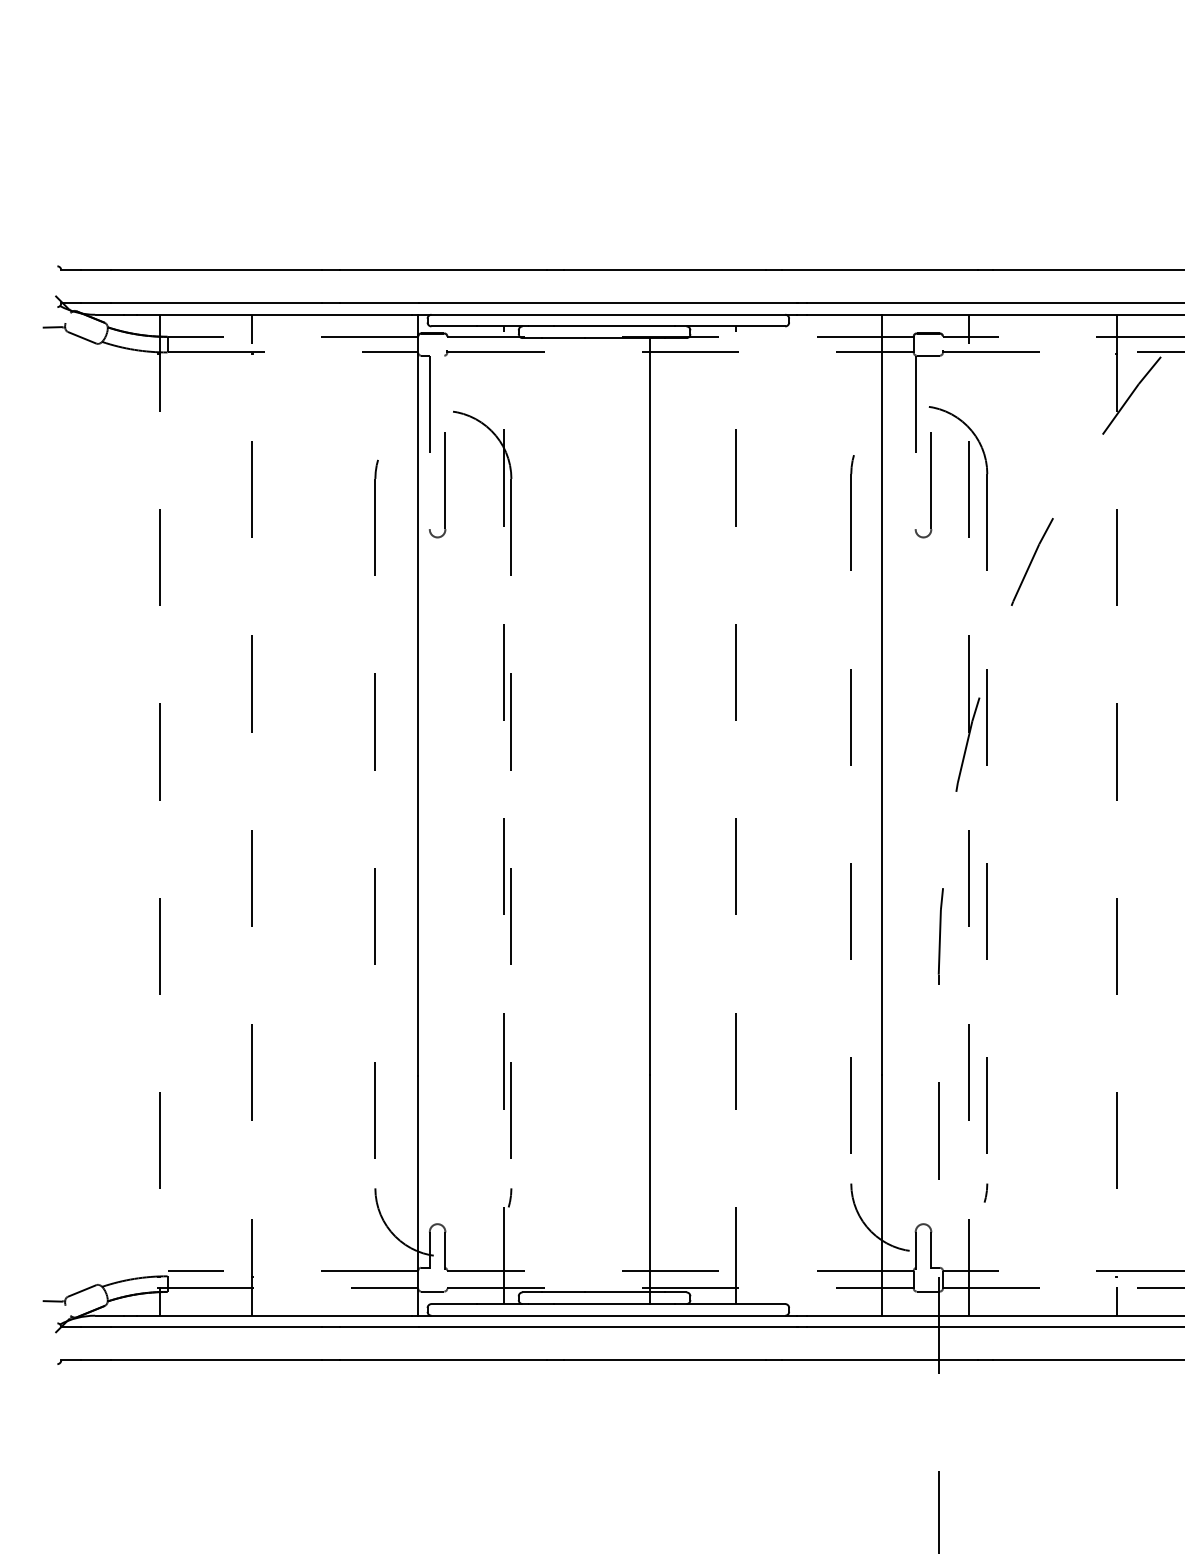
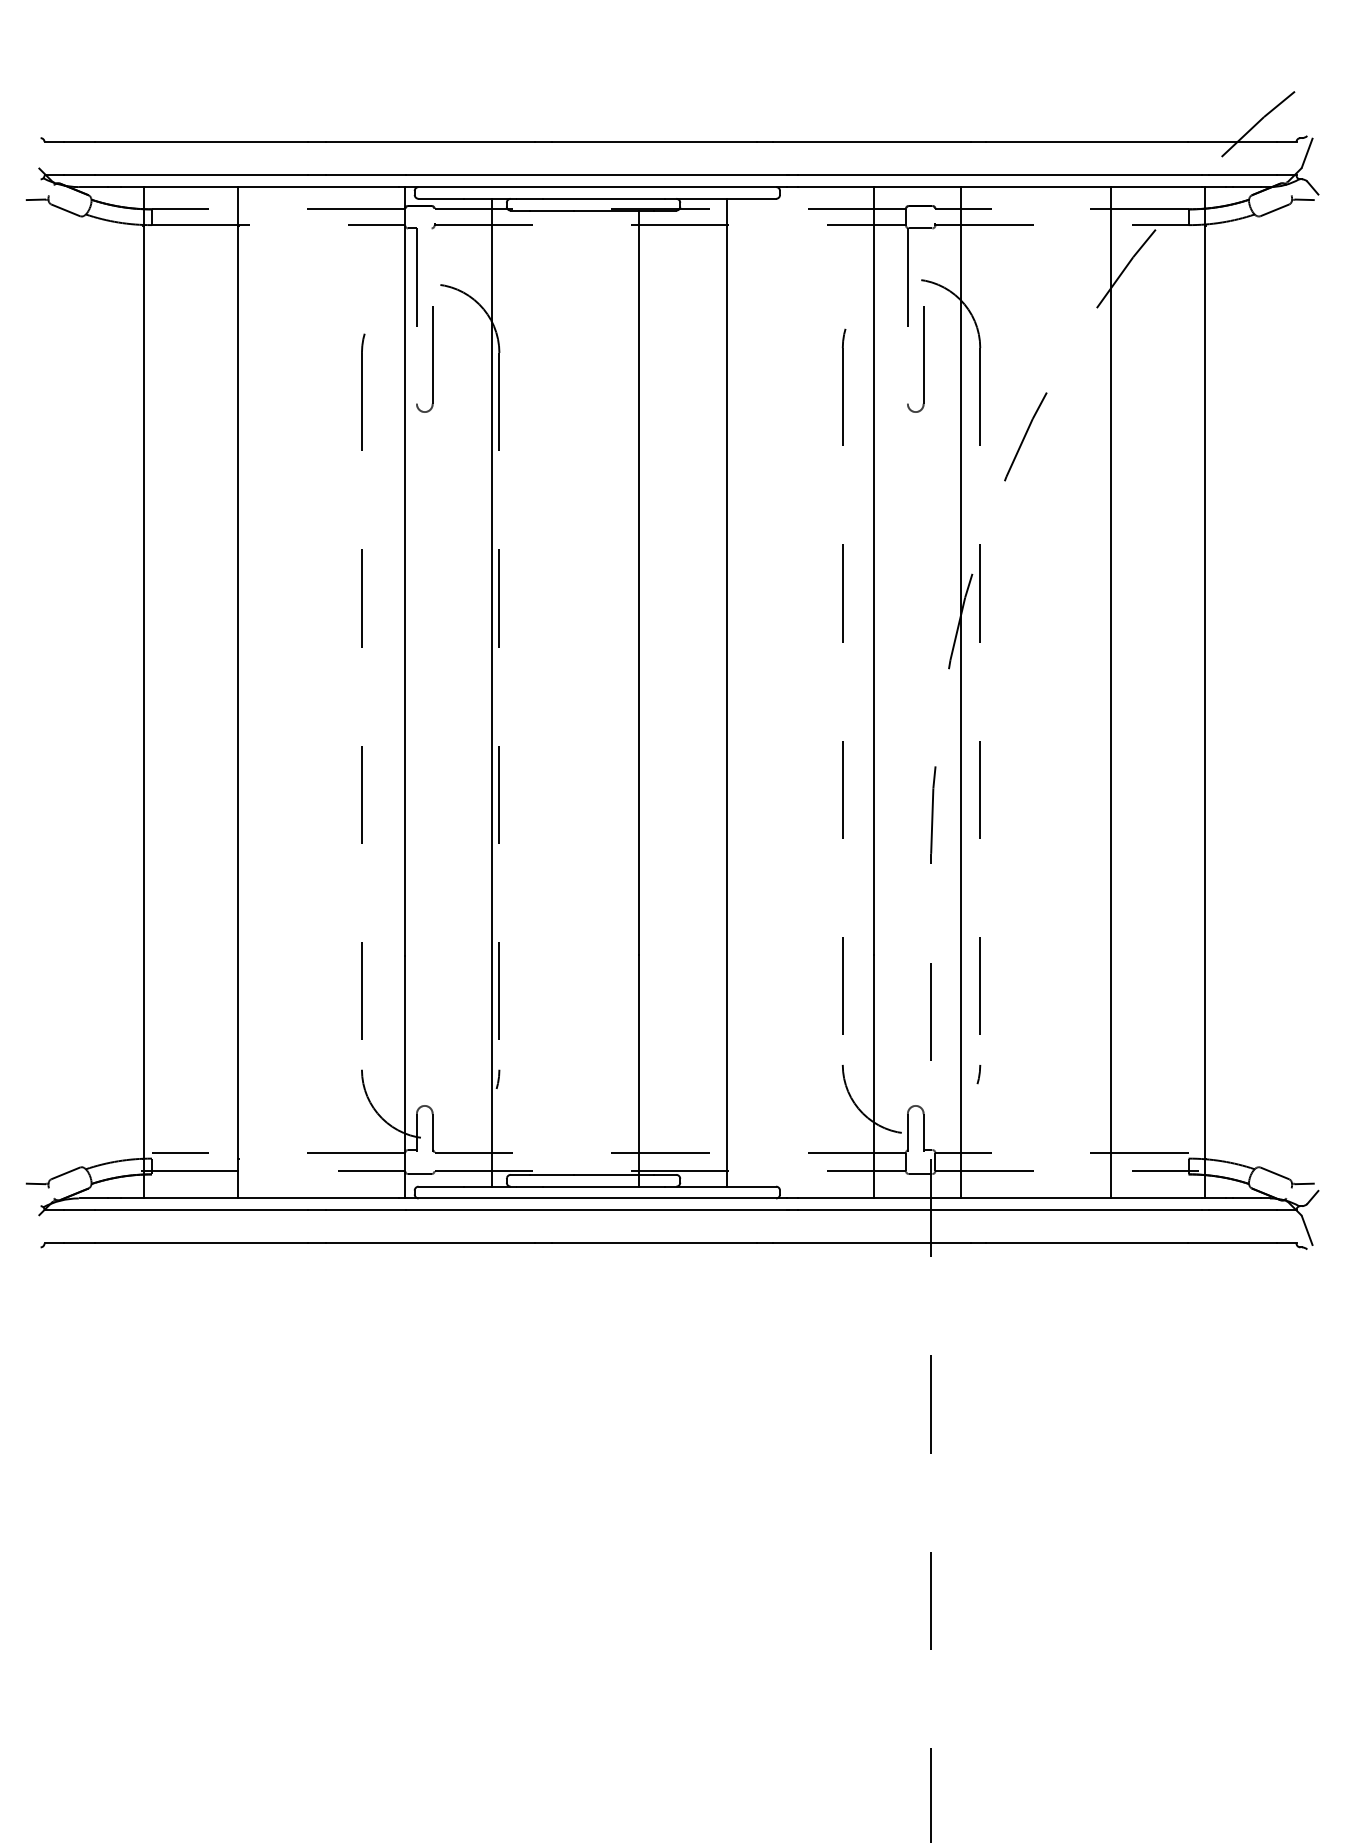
line: (159, 814) -> (143, 692), dashed -> solid
line: (252, 814) -> (237, 692), dashed -> solid
line: (503, 814) -> (491, 692), dashed -> solid
line: (736, 814) -> (726, 692), dashed -> solid
line: (968, 814) -> (961, 692), dashed -> solid
line: (1117, 814) -> (1111, 692), dashed -> solid

